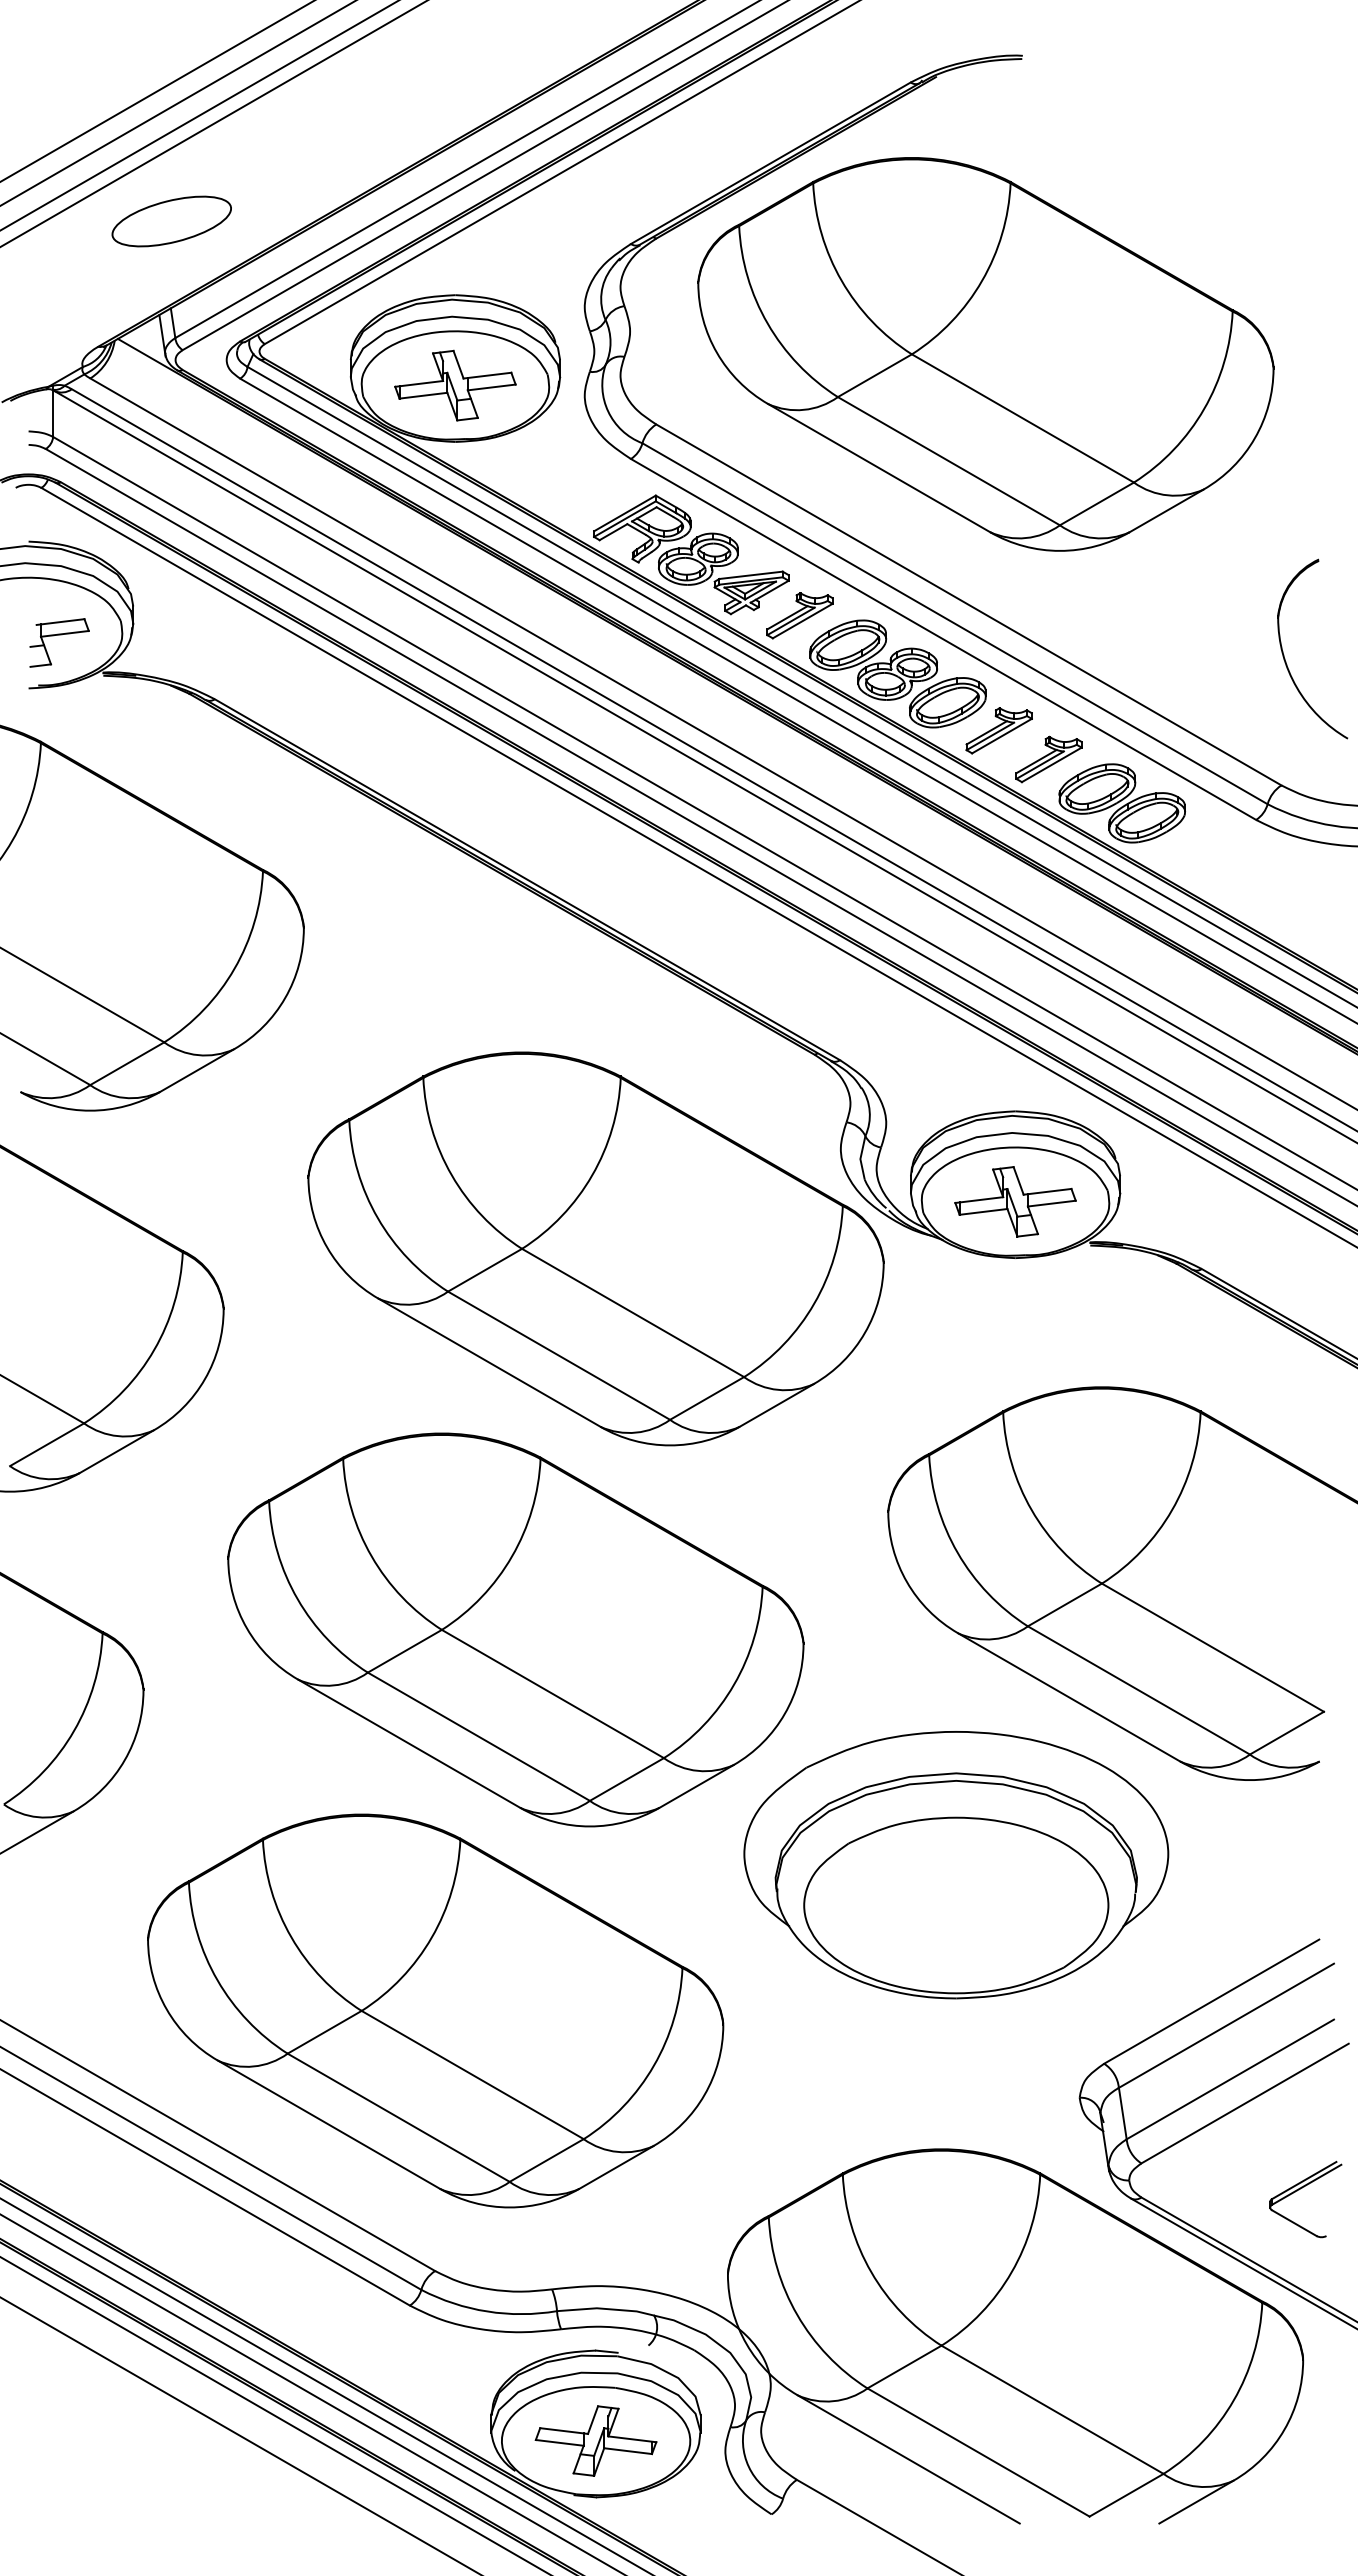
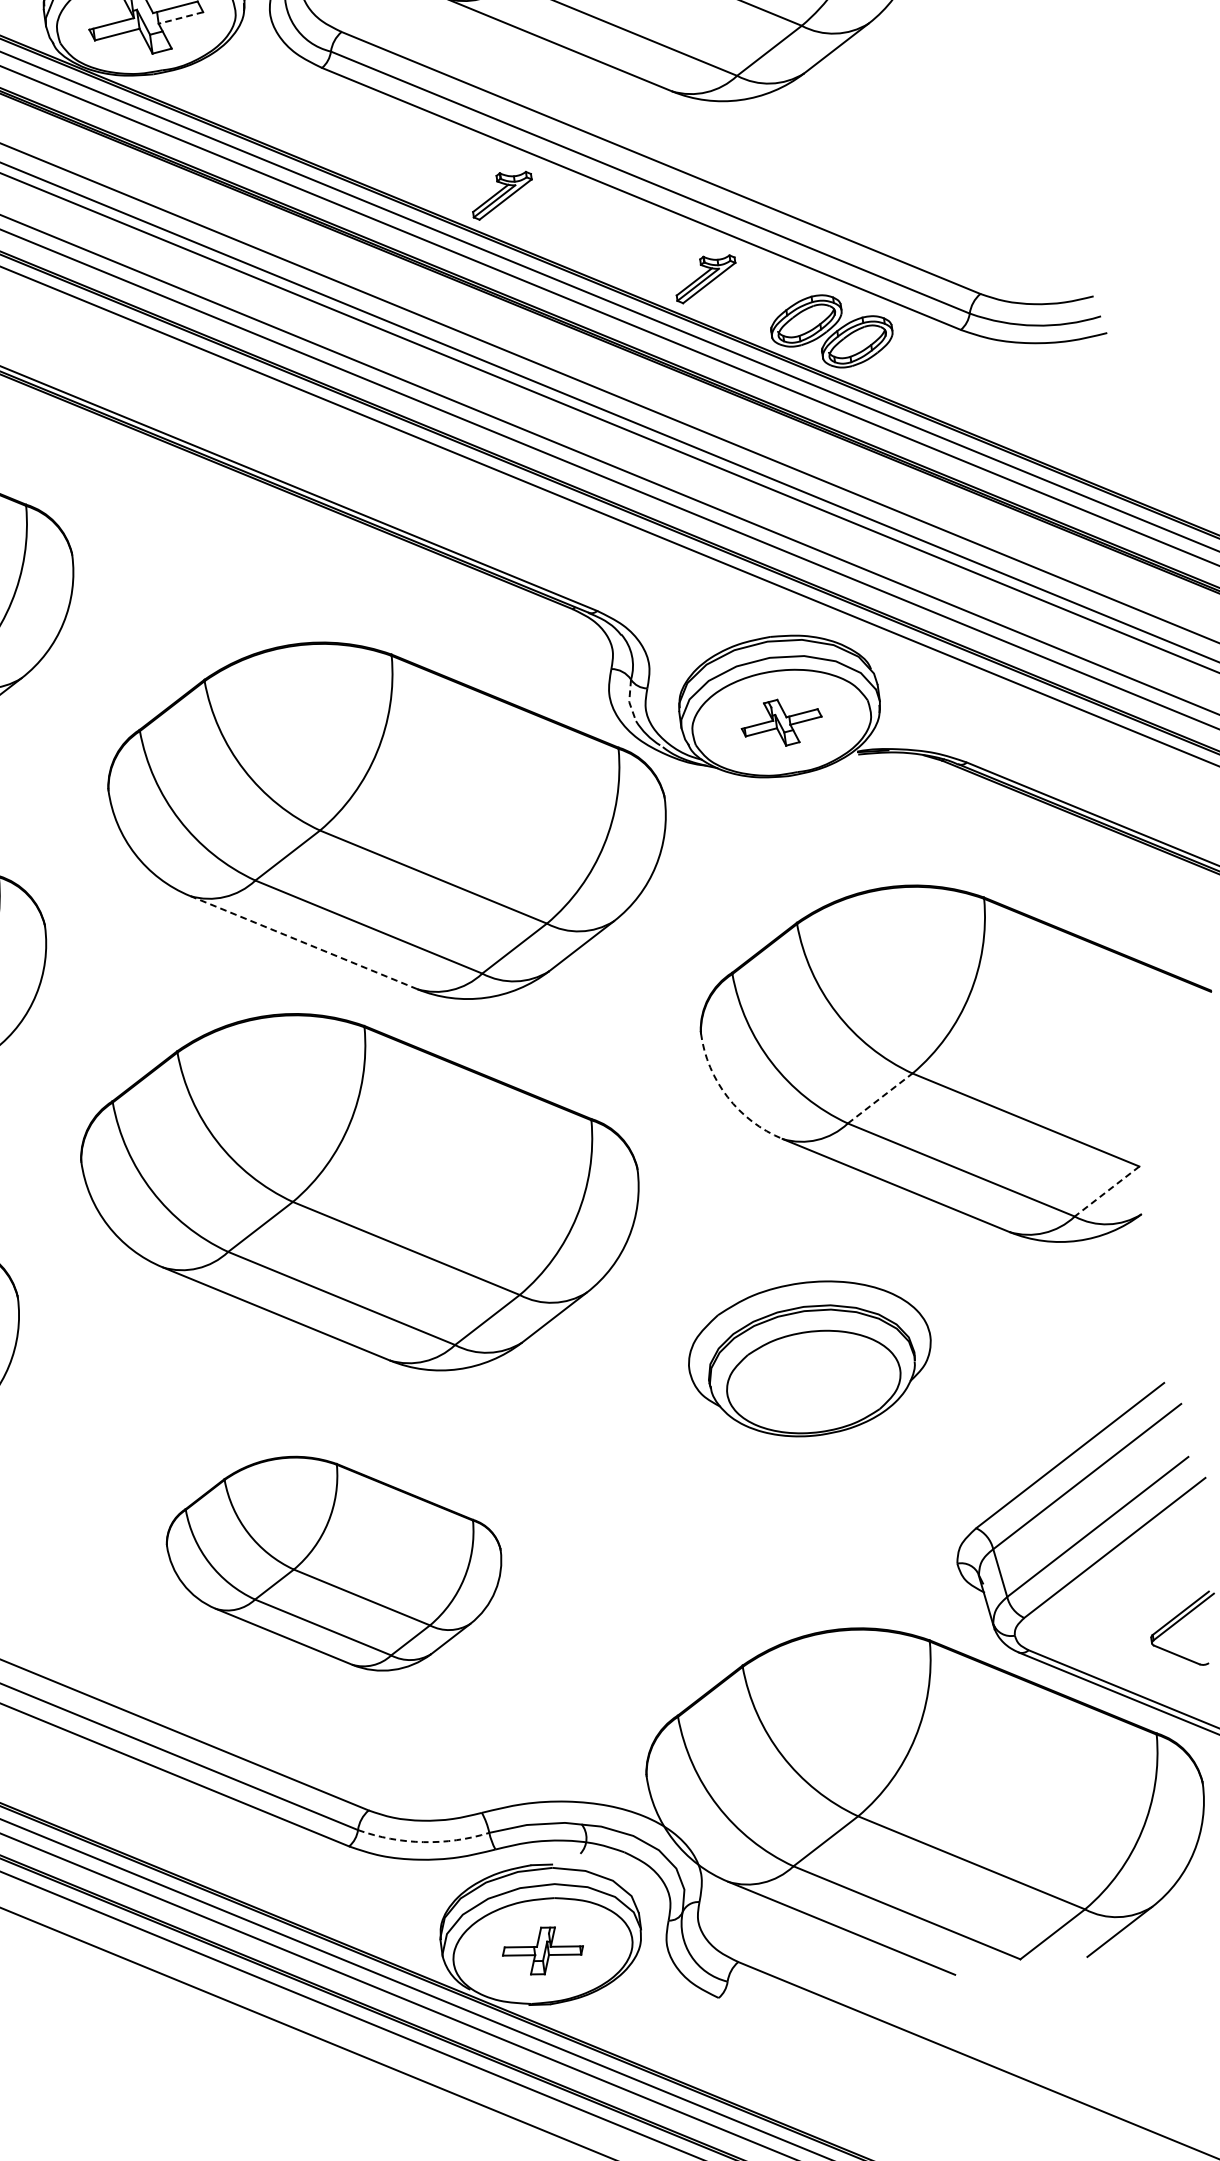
line: (491, 387) -> (180, 18), solid -> dashed
part: (691, 554) -> (391, 150), removed
part: (1284, 654) -> (966, 169), removed
part: (897, 673) -> (602, 237), removed
part: (1048, 759) -> (756, 299), removed
line: (860, 1159) -> (629, 702), solid -> dashed
part: (1015, 1201) -> (781, 722), size x0.7
line: (489, 1362) -> (303, 942), solid -> dashed
arc: (907, 1582) -> (728, 1097), solid -> dashed
line: (1064, 1604) -> (879, 1098), solid -> dashed
line: (1286, 1733) -> (1106, 1191), solid -> dashed
part: (956, 1865) -> (810, 1359), size x0.6
part: (435, 2010) -> (335, 1563), size x0.6
arc: (487, 2311) -> (423, 1842), solid -> dashed
part: (595, 2440) -> (542, 1950), size x0.7

